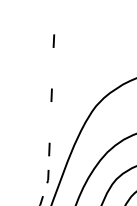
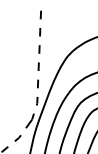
line: (53, 68) -> (40, 32), added
line: (50, 122) -> (38, 66), added

